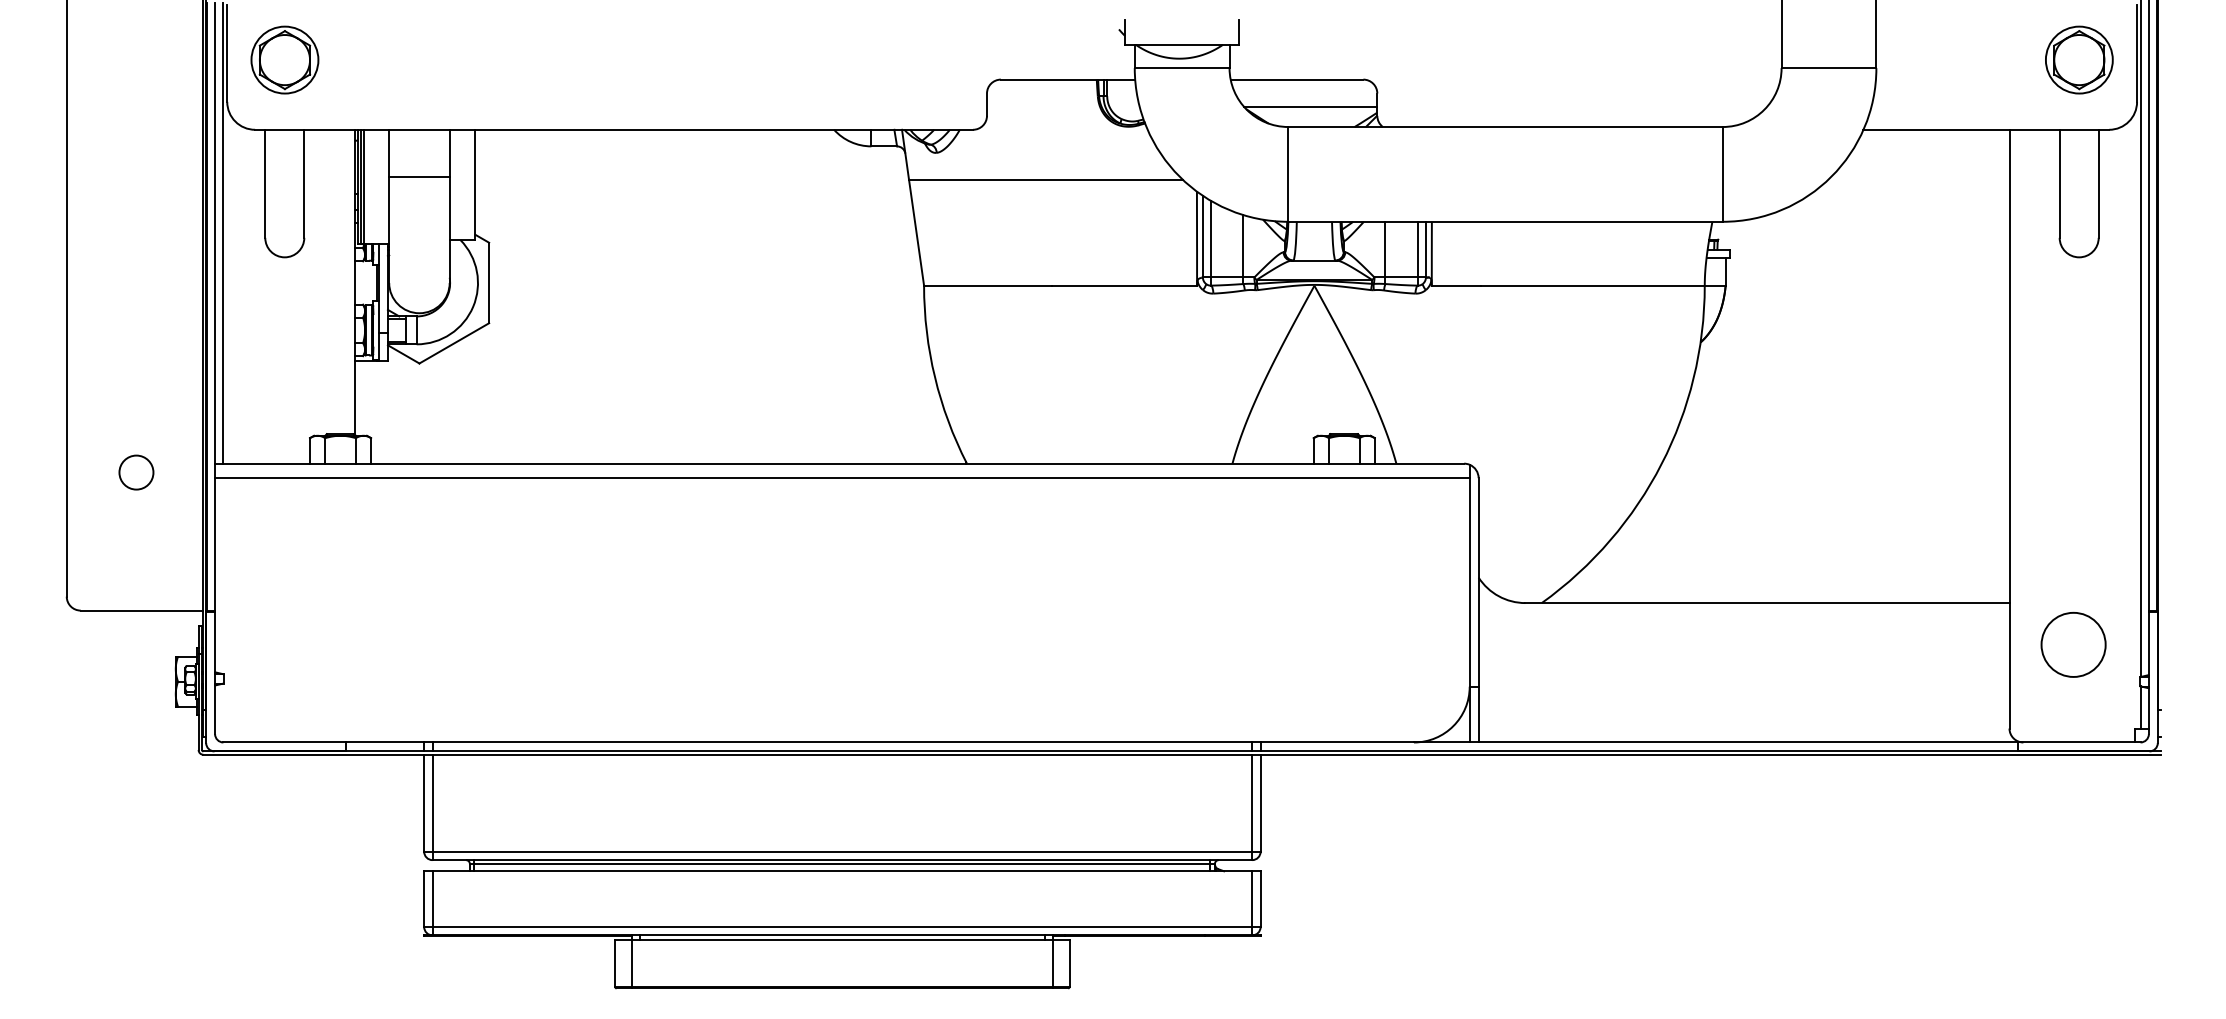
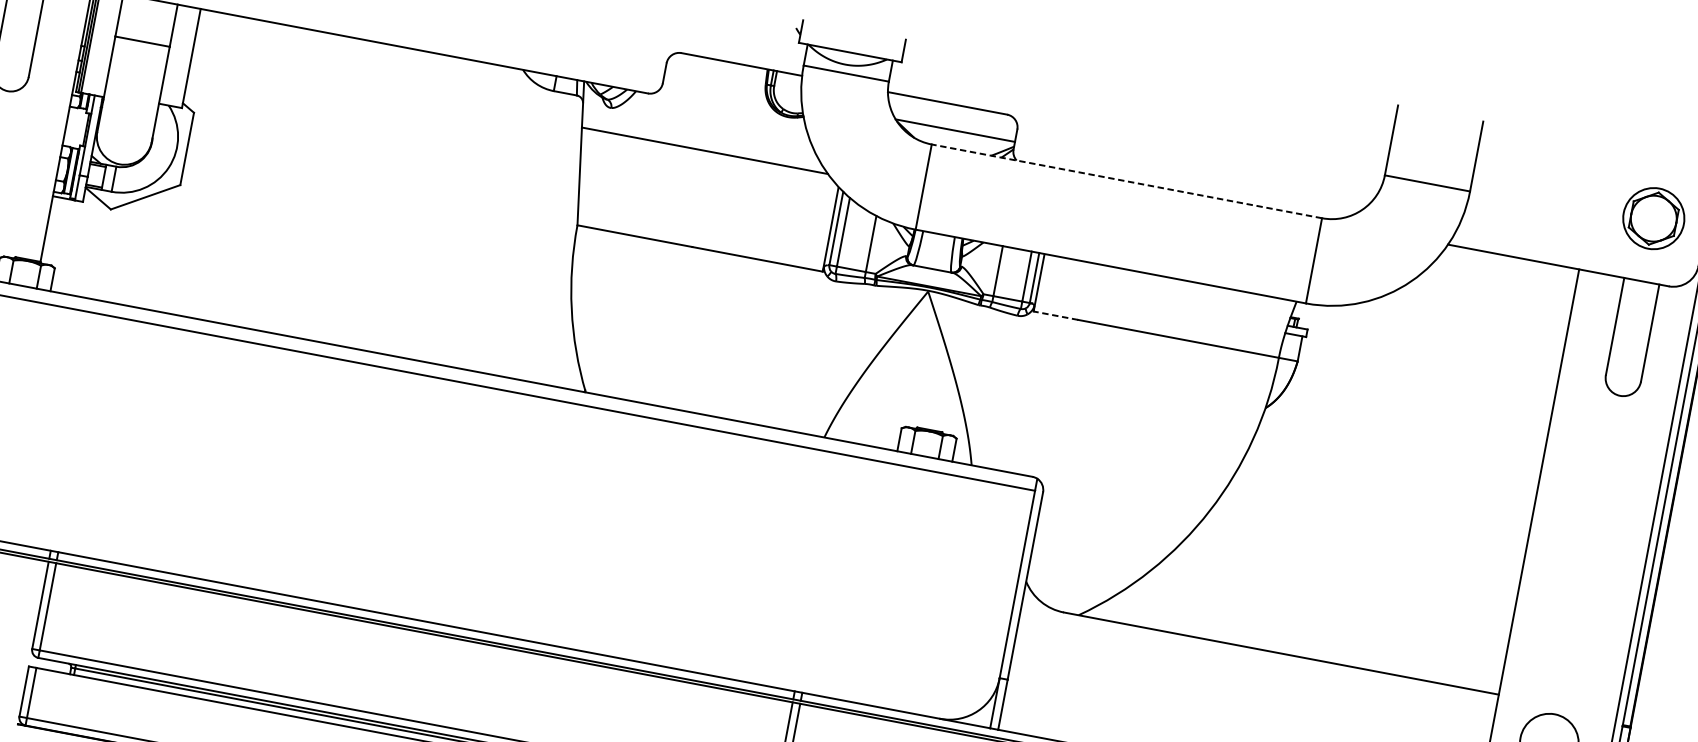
line: (1505, 127) -> (1126, 181), solid -> dashed
line: (1456, 285) -> (1055, 315), solid -> dashed

